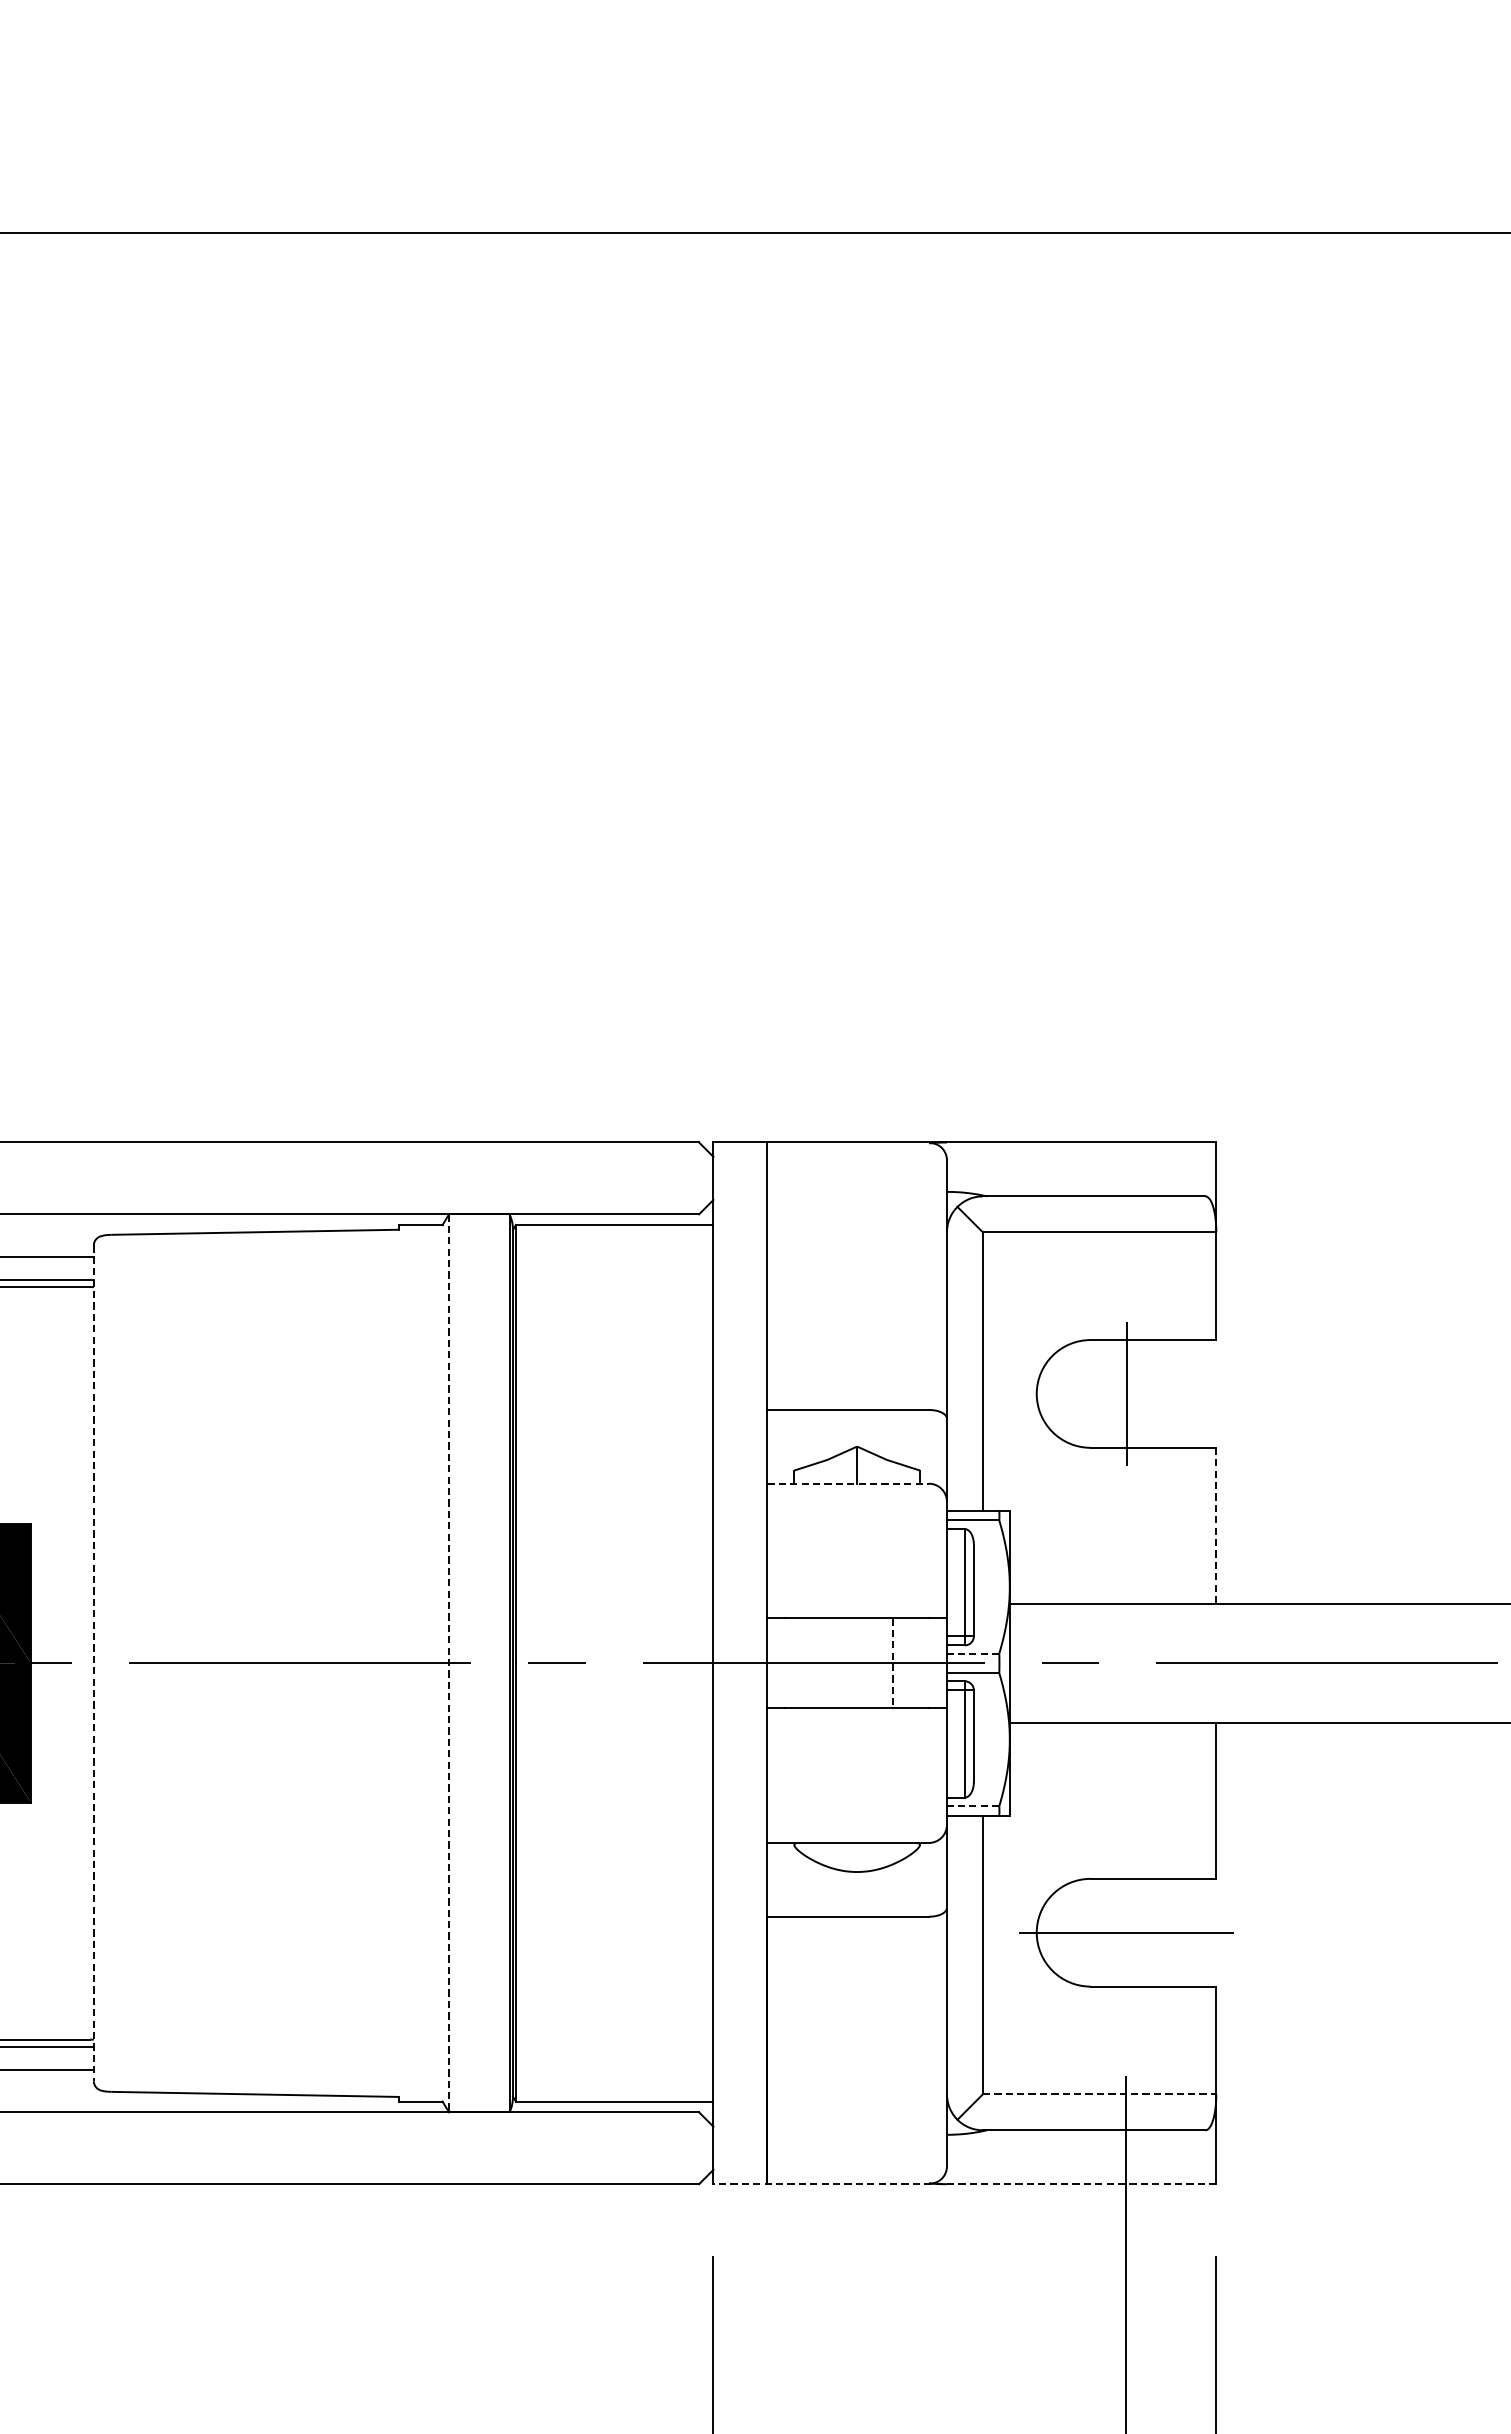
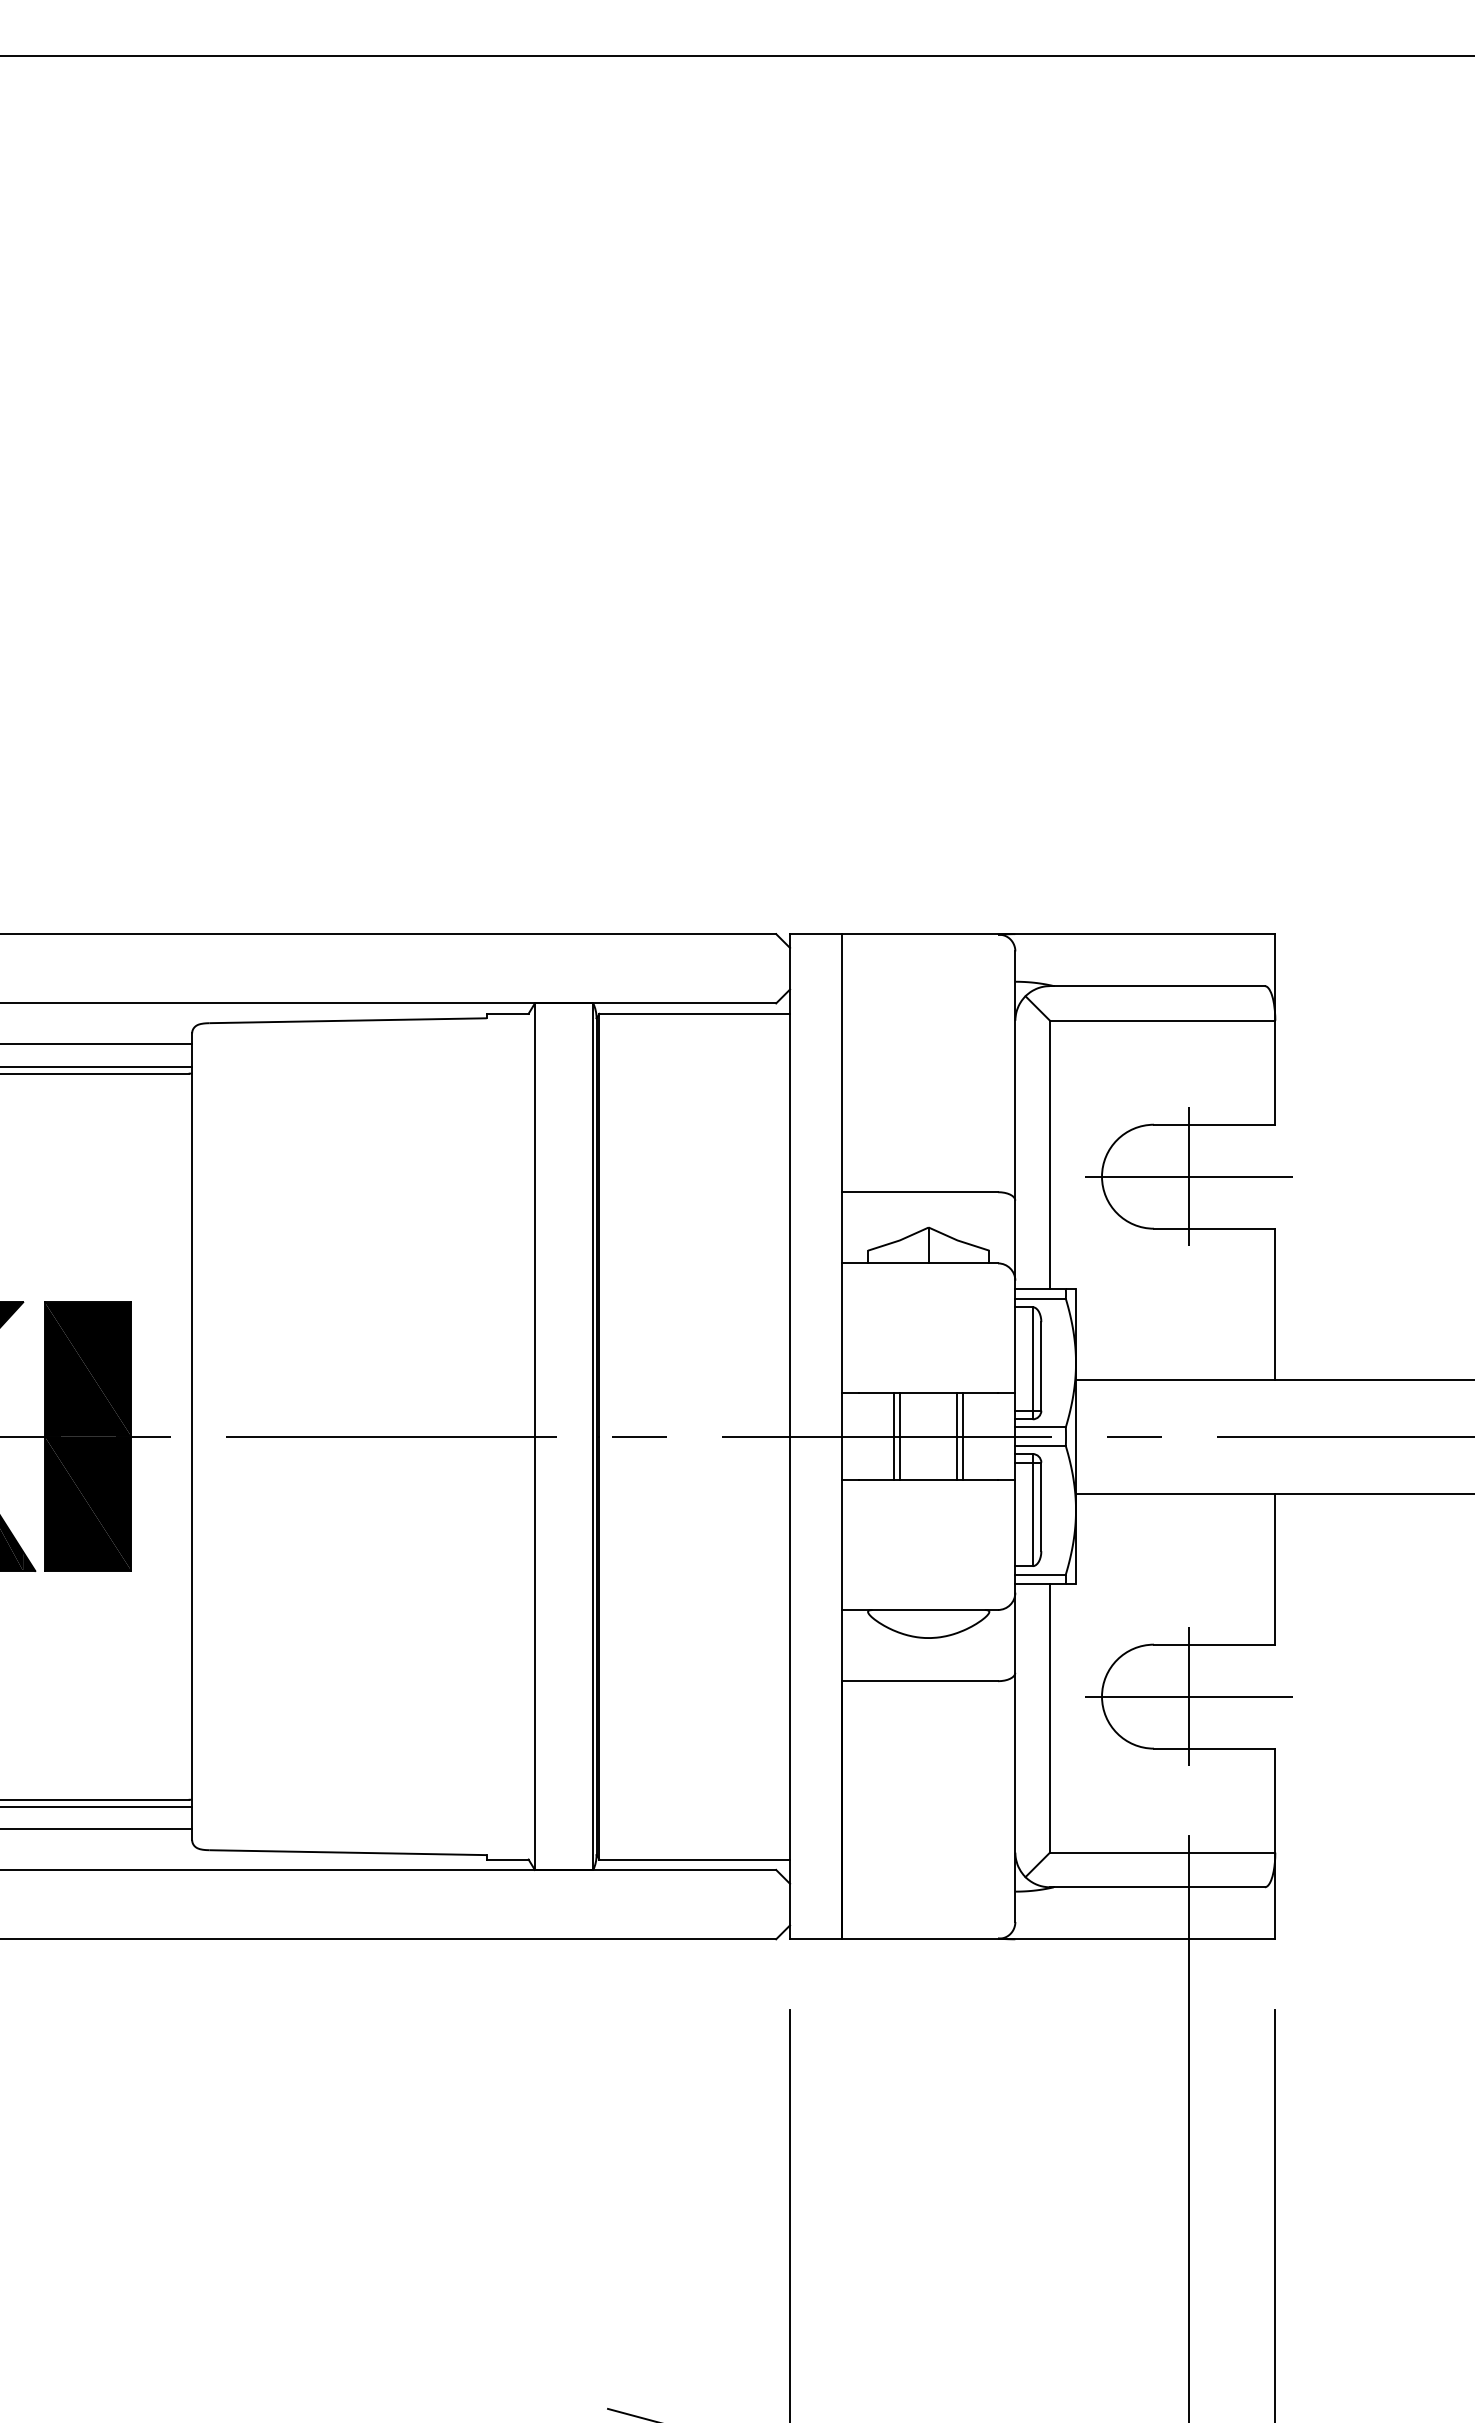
line: (1126, 1393) -> (1188, 1176), added
line: (848, 1483) -> (920, 1263), dashed -> solid
line: (1216, 1526) -> (1275, 1304), dashed -> solid
line: (973, 1653) -> (1040, 1427), dashed -> solid
line: (821, 1663) -> (894, 1436), added
line: (827, 1663) -> (900, 1436), added
line: (886, 1663) -> (957, 1436), added
line: (94, 1664) -> (192, 1437), dashed -> solid
line: (448, 1664) -> (534, 1437), dashed -> solid
line: (893, 1664) -> (963, 1437), dashed -> solid
line: (973, 1806) -> (1040, 1574), dashed -> solid
line: (1126, 1932) -> (1188, 1696), added
line: (1099, 2094) -> (1162, 1852), dashed -> solid
line: (964, 2184) -> (1032, 1939), dashed -> solid

